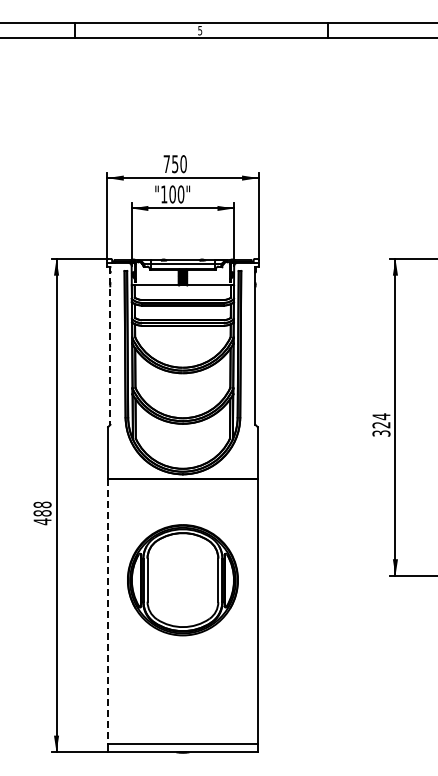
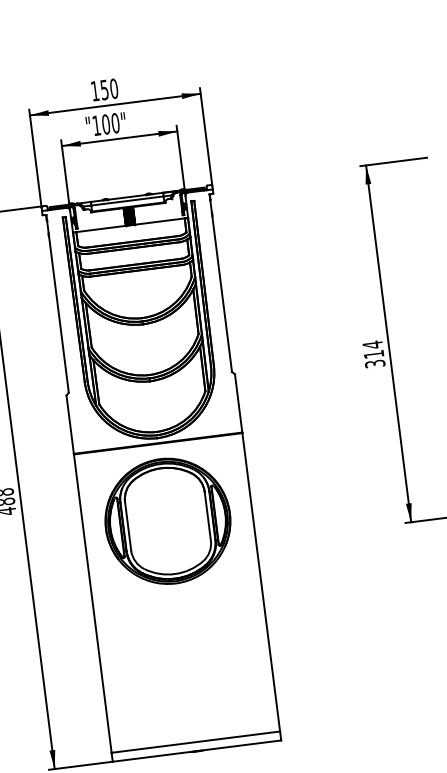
text: (166, 163) -> (94, 90), 750 -> 150
line: (110, 345) -> (57, 303), dashed -> solid
text: (381, 425) -> (374, 354), 324 -> 314
part: (182, 580) -> (167, 521), moved
line: (108, 611) -> (93, 603), dashed -> solid

